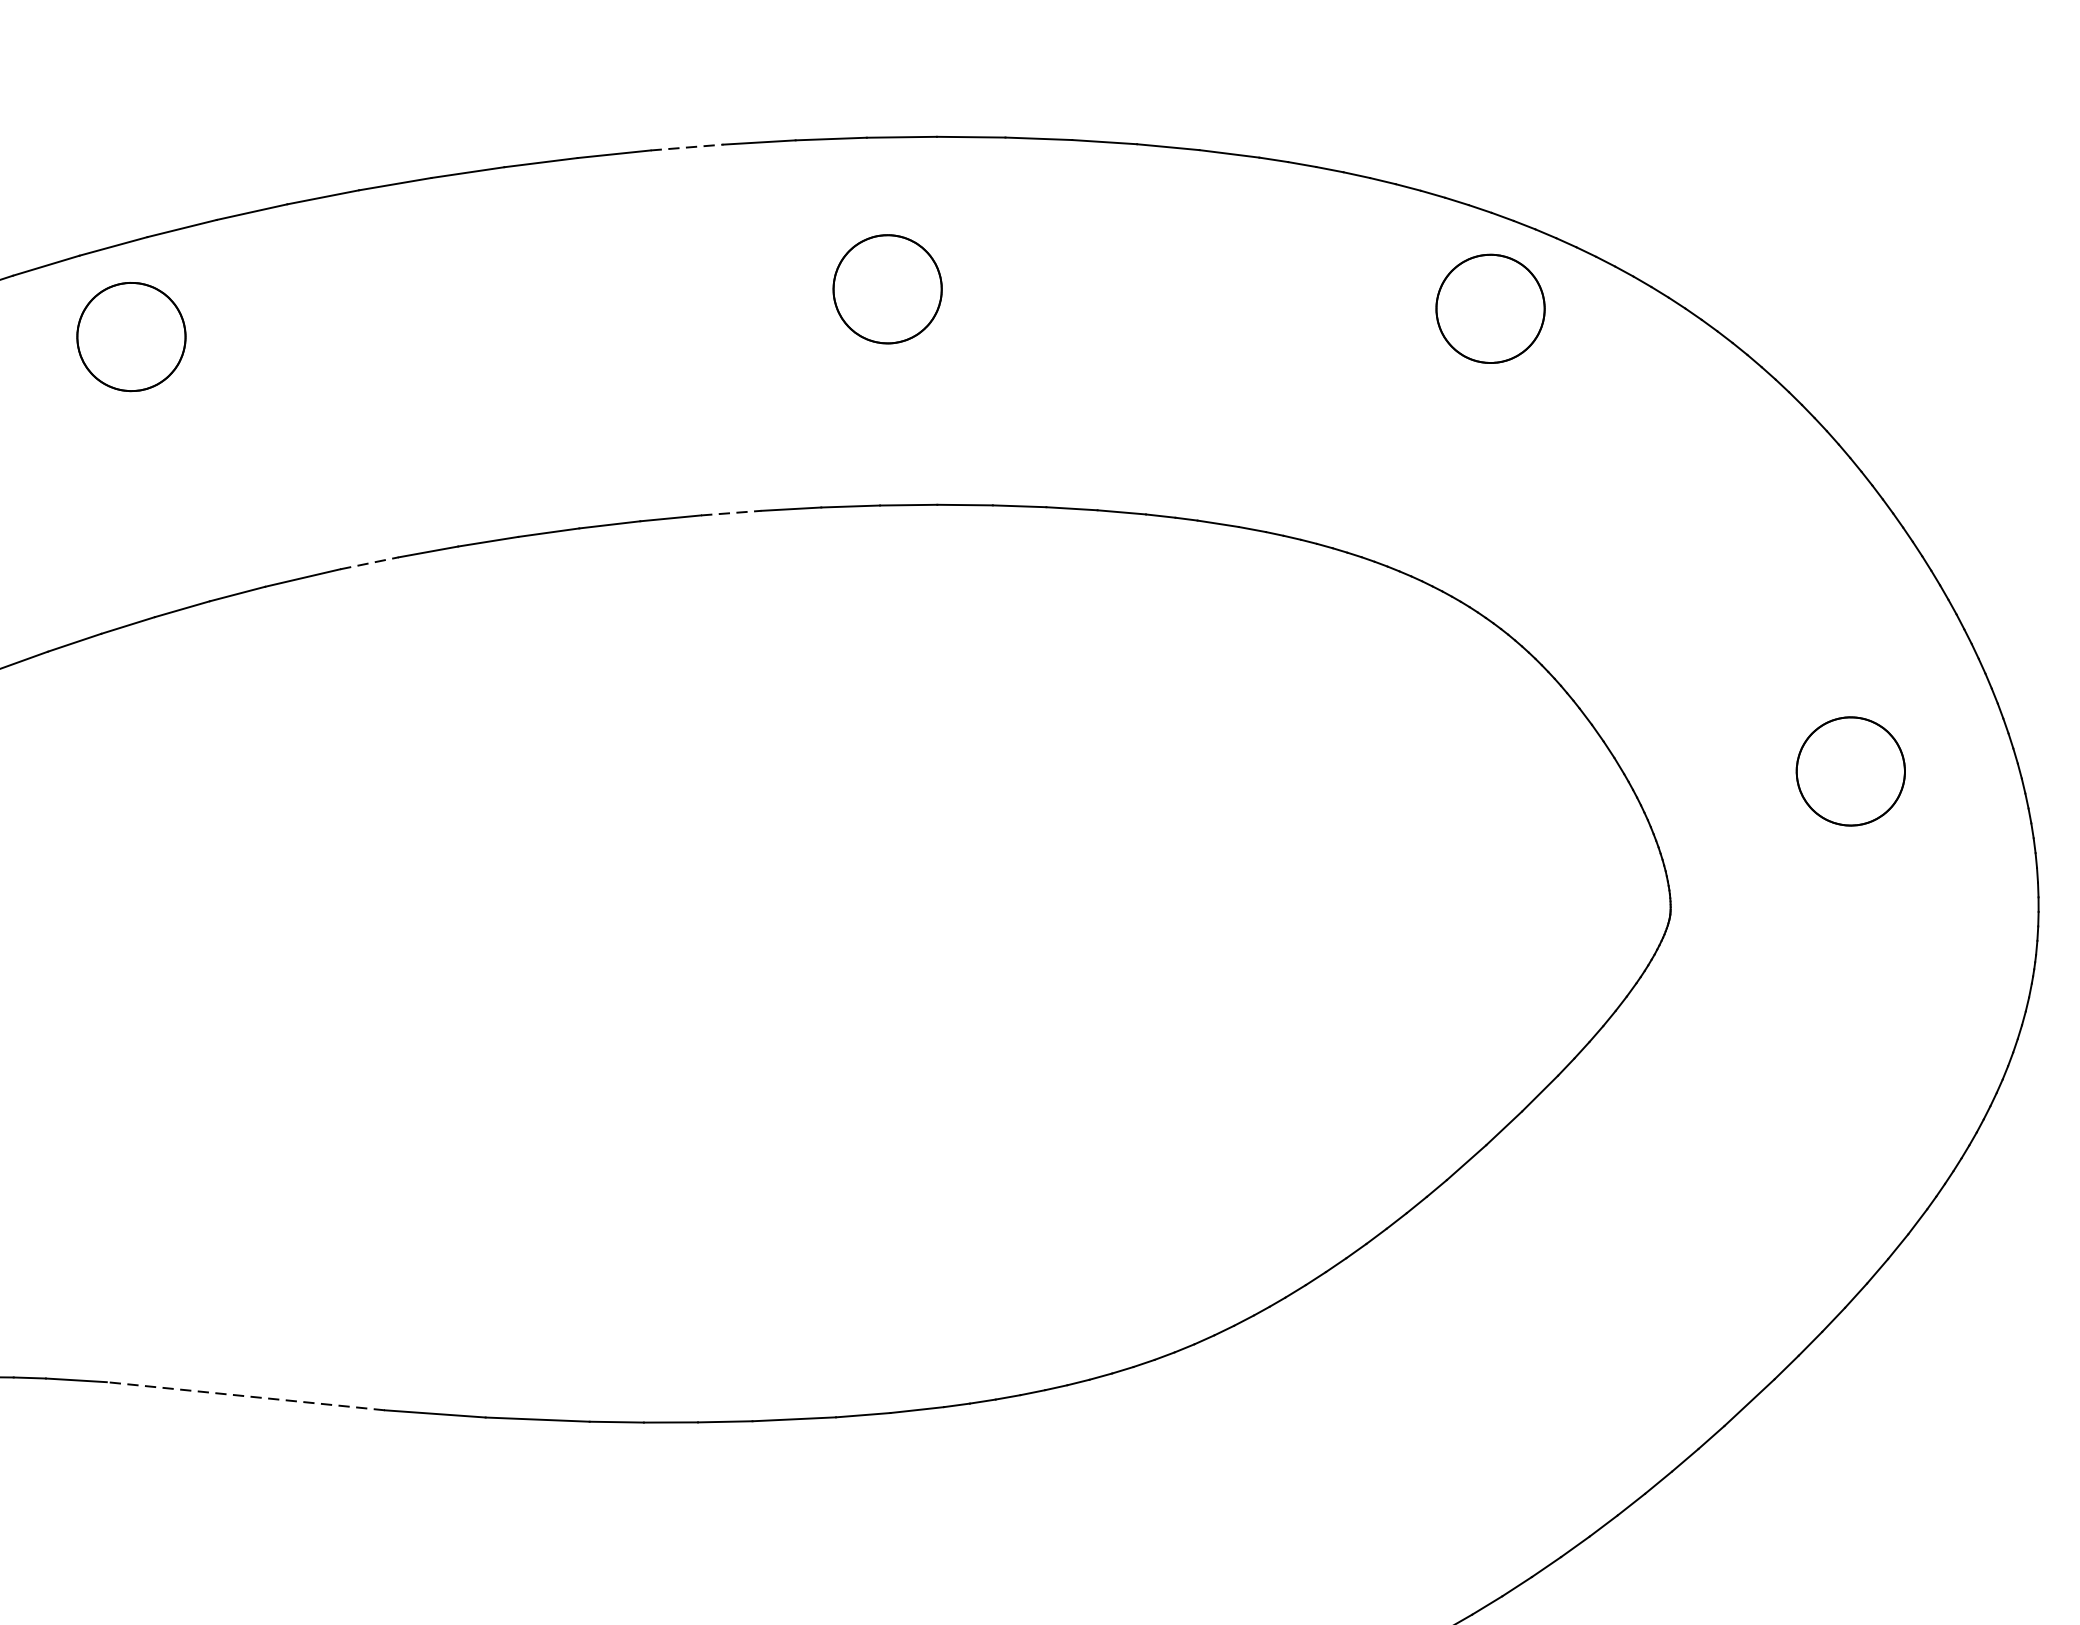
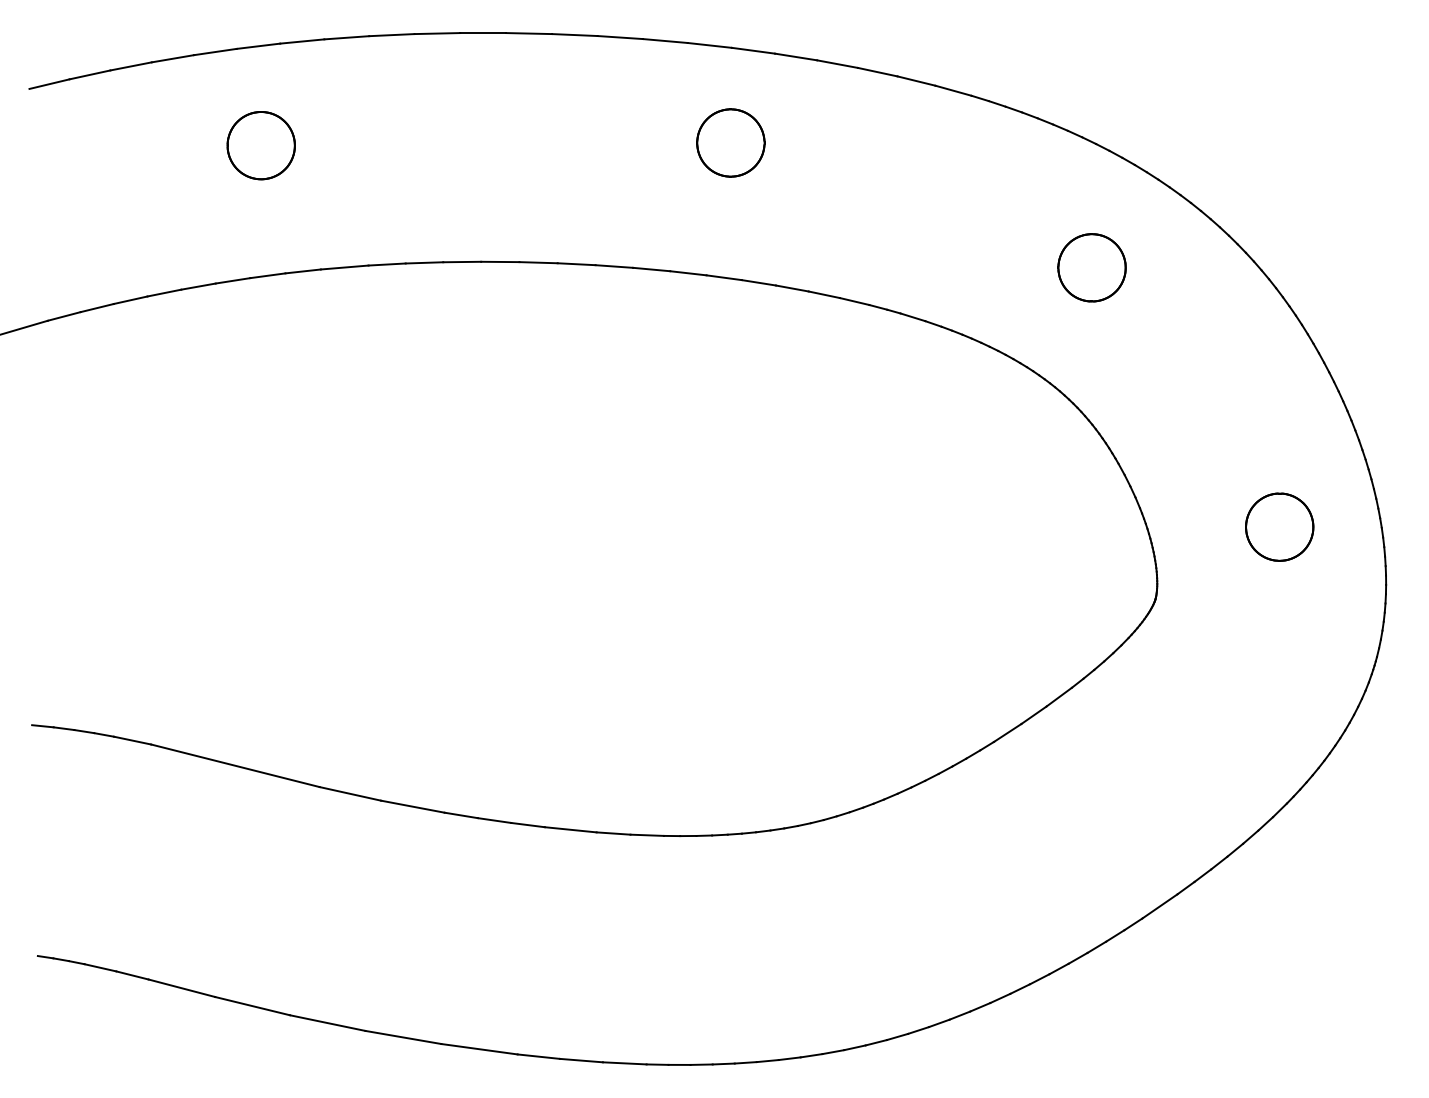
line: (687, 147) -> (620, 37), dashed -> solid
part: (1489, 308) -> (1091, 267), moved
part: (130, 336) -> (260, 145), moved
line: (731, 513) -> (614, 266), dashed -> solid
line: (370, 563) -> (387, 264), dashed -> solid
line: (245, 1395) -> (235, 765), dashed -> solid

